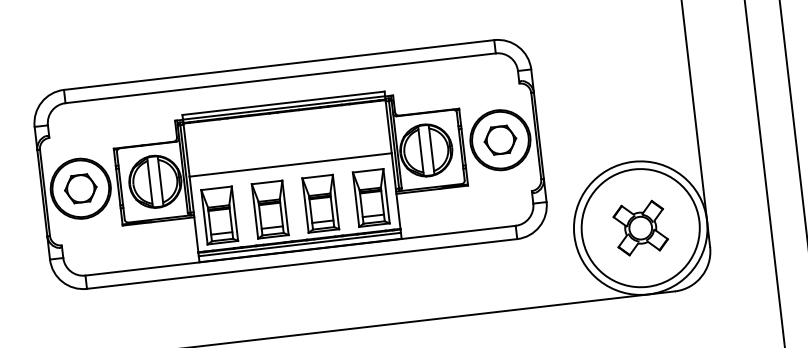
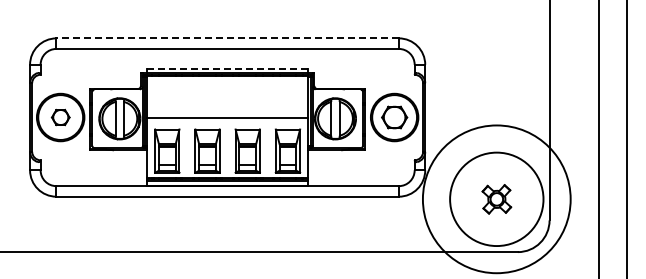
line: (278, 65) -> (227, 38), solid -> dashed
line: (284, 102) -> (228, 68), solid -> dashed
part: (80, 188) -> (60, 117), size x0.7
circle: (640, 228) -> (496, 199), size x1.4
part: (640, 228) -> (496, 199), size x0.7

